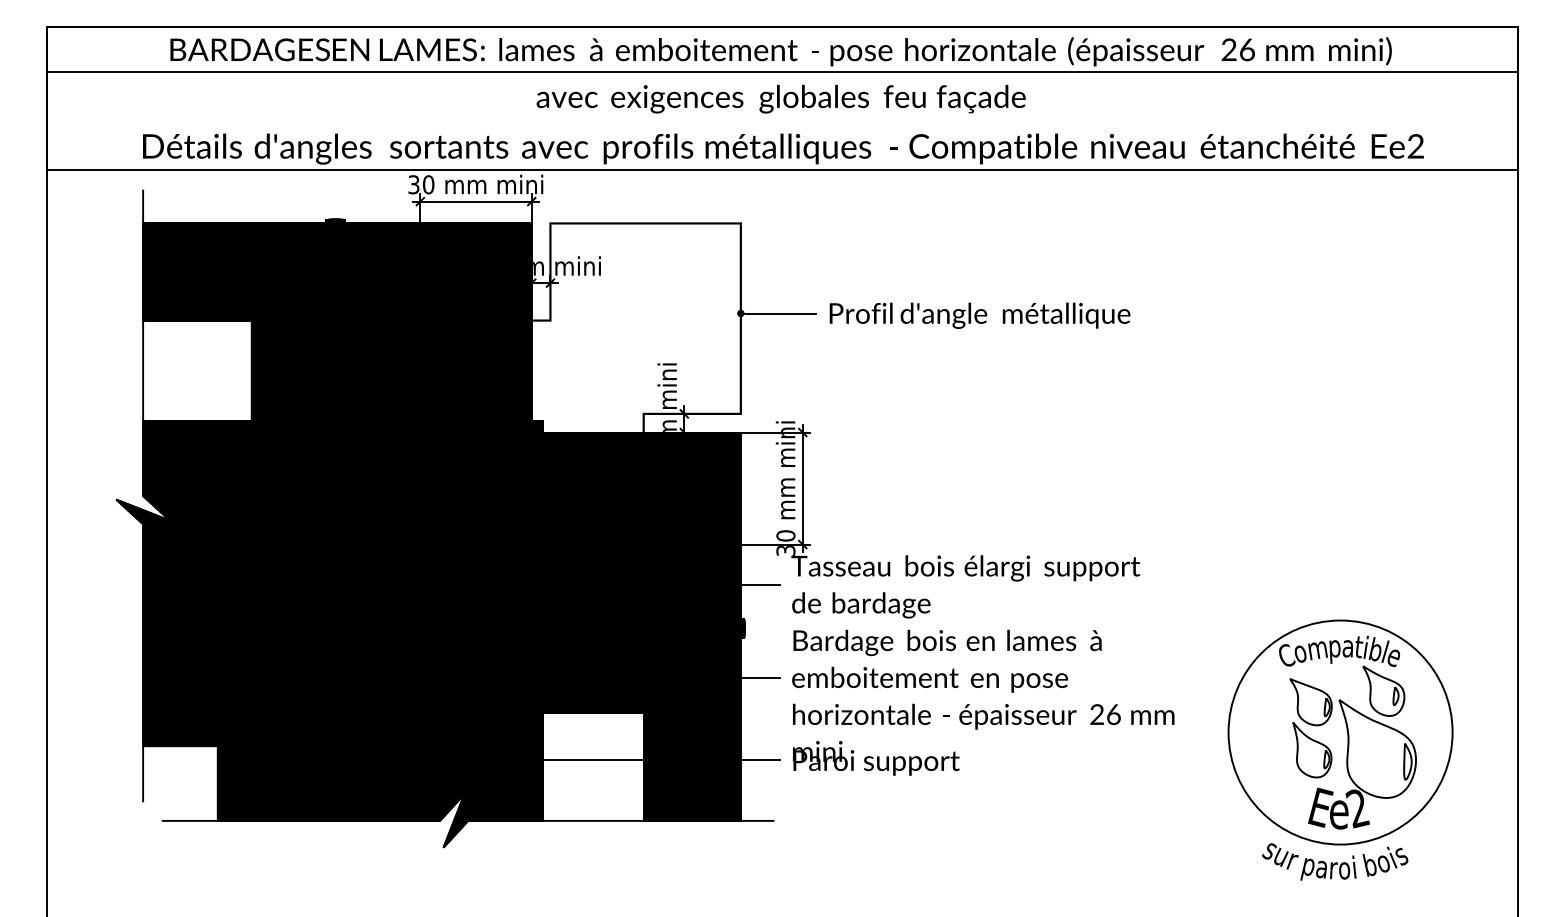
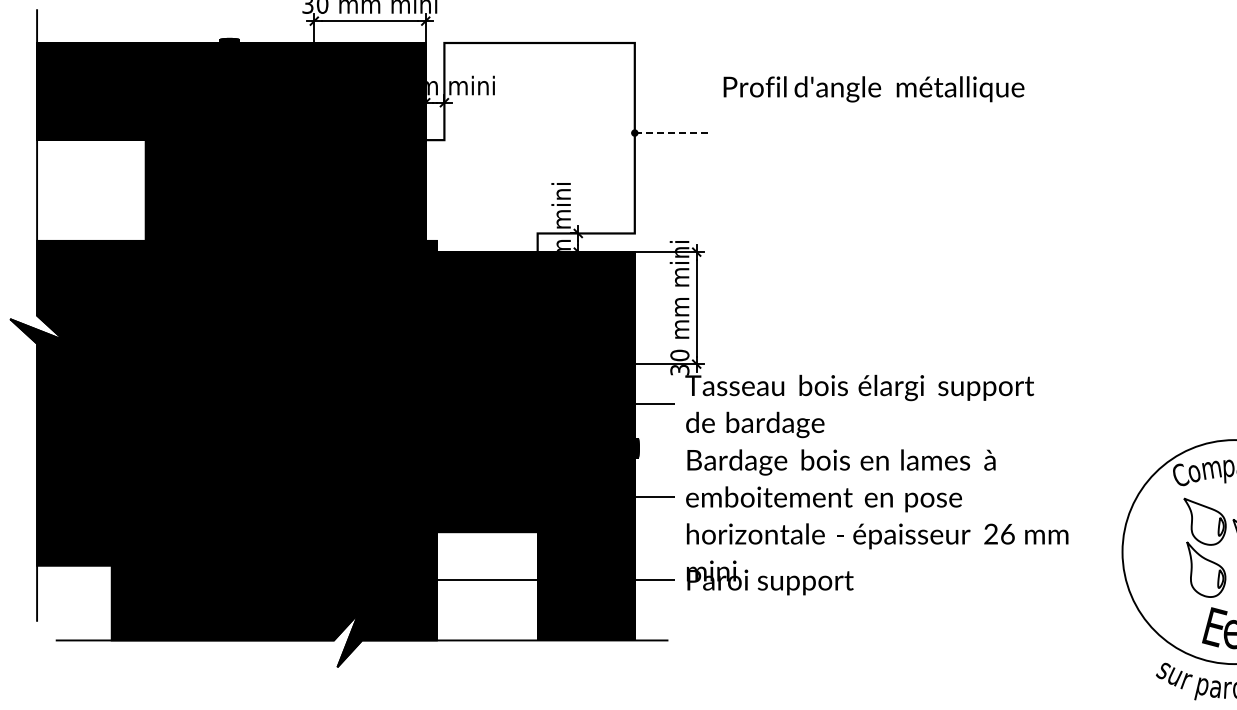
line: (779, 313) -> (673, 133), solid -> dashed
text: (979, 315) -> (873, 89), moved

